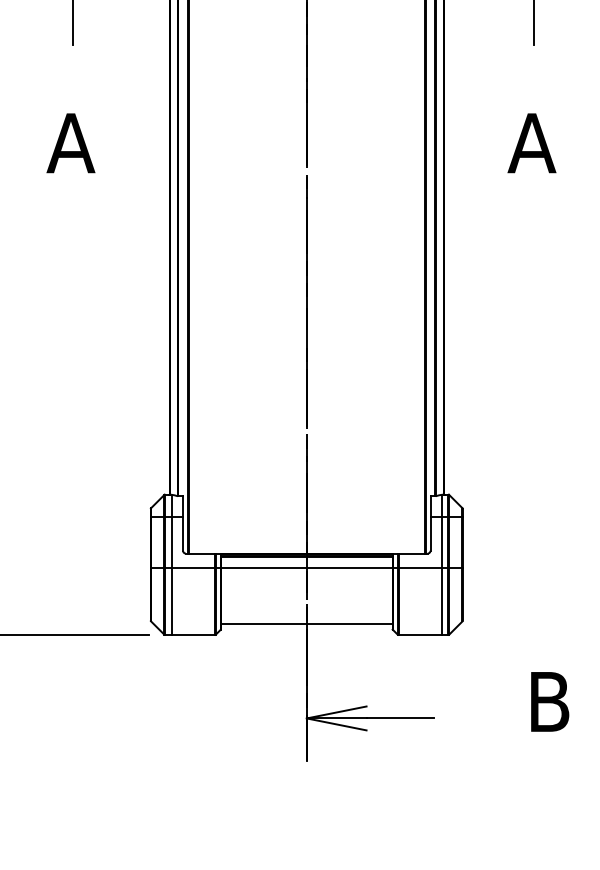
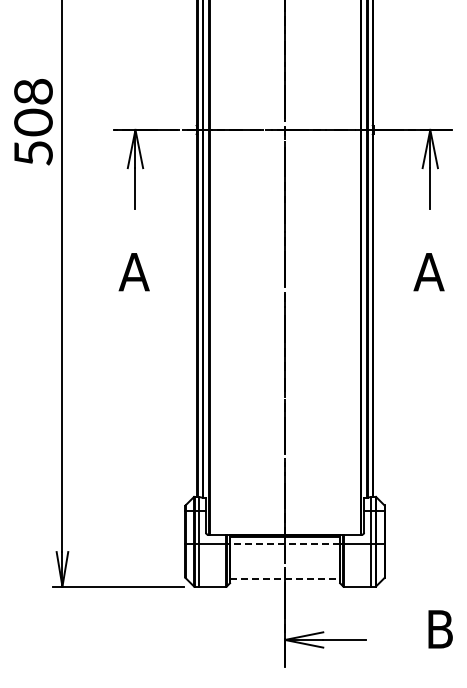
line: (307, 567) -> (285, 543), solid -> dashed
line: (307, 623) -> (285, 579), solid -> dashed

